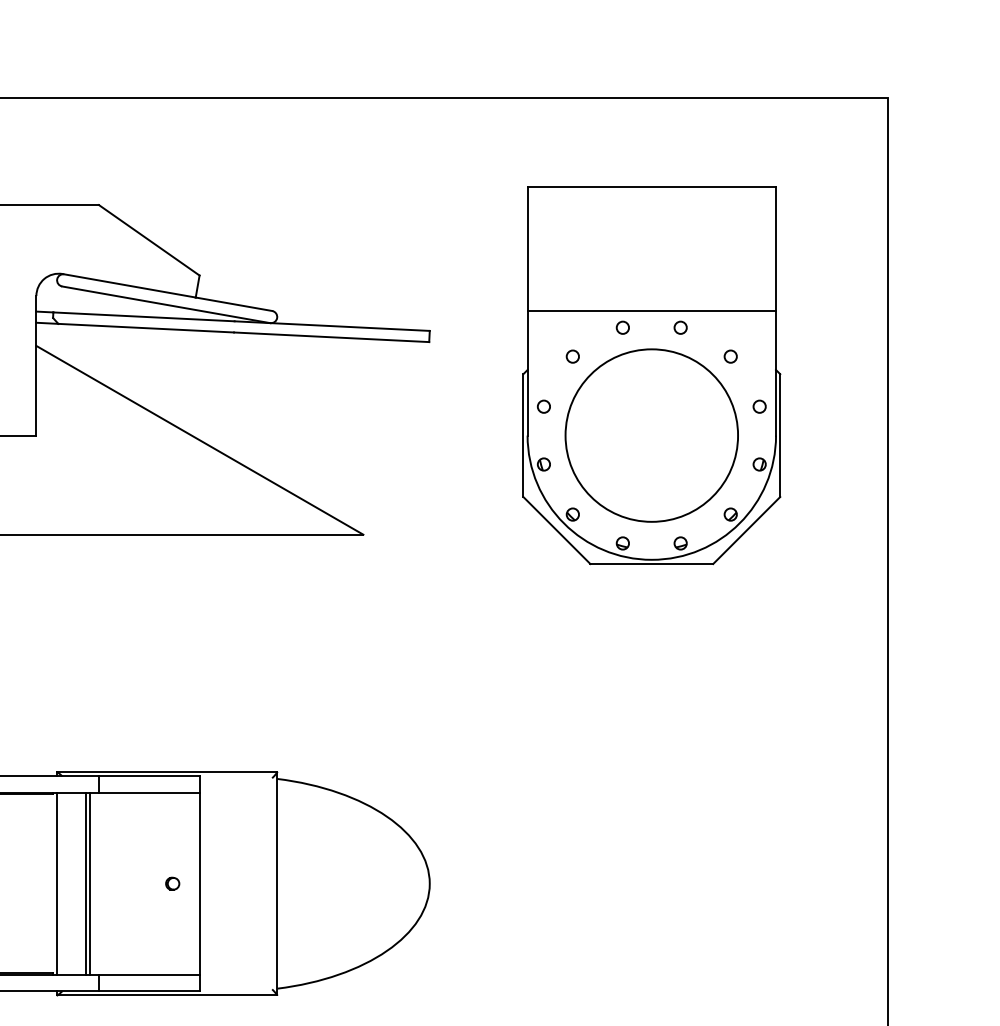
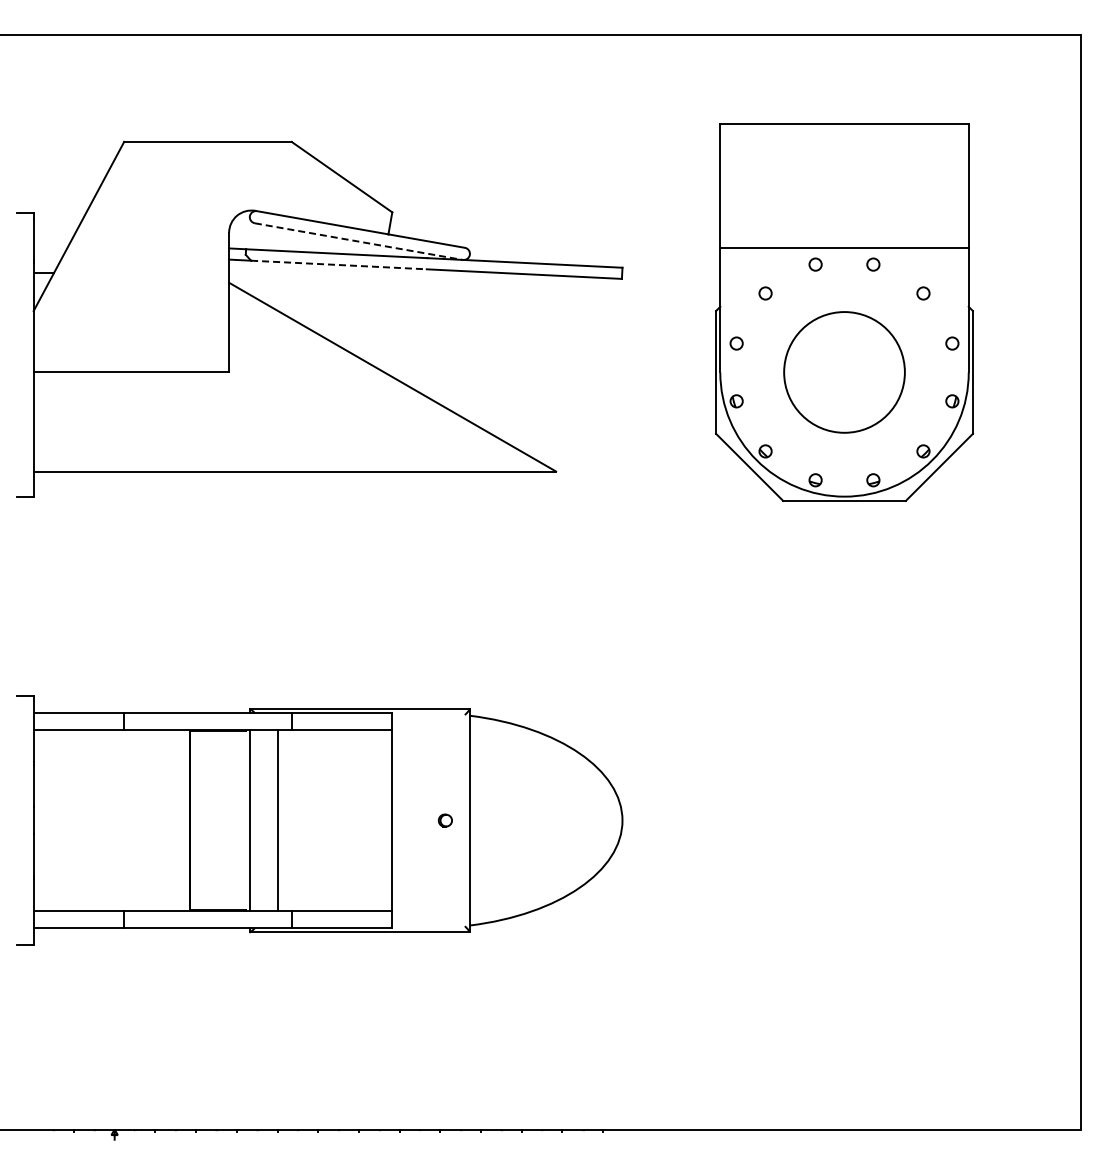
line: (165, 304) -> (358, 241), solid -> dashed
line: (145, 328) -> (338, 265), solid -> dashed
circle: (651, 435) -> (844, 372), size x0.7
line: (89, 883) -> (282, 820), removed
part: (172, 883) -> (445, 820), moved

